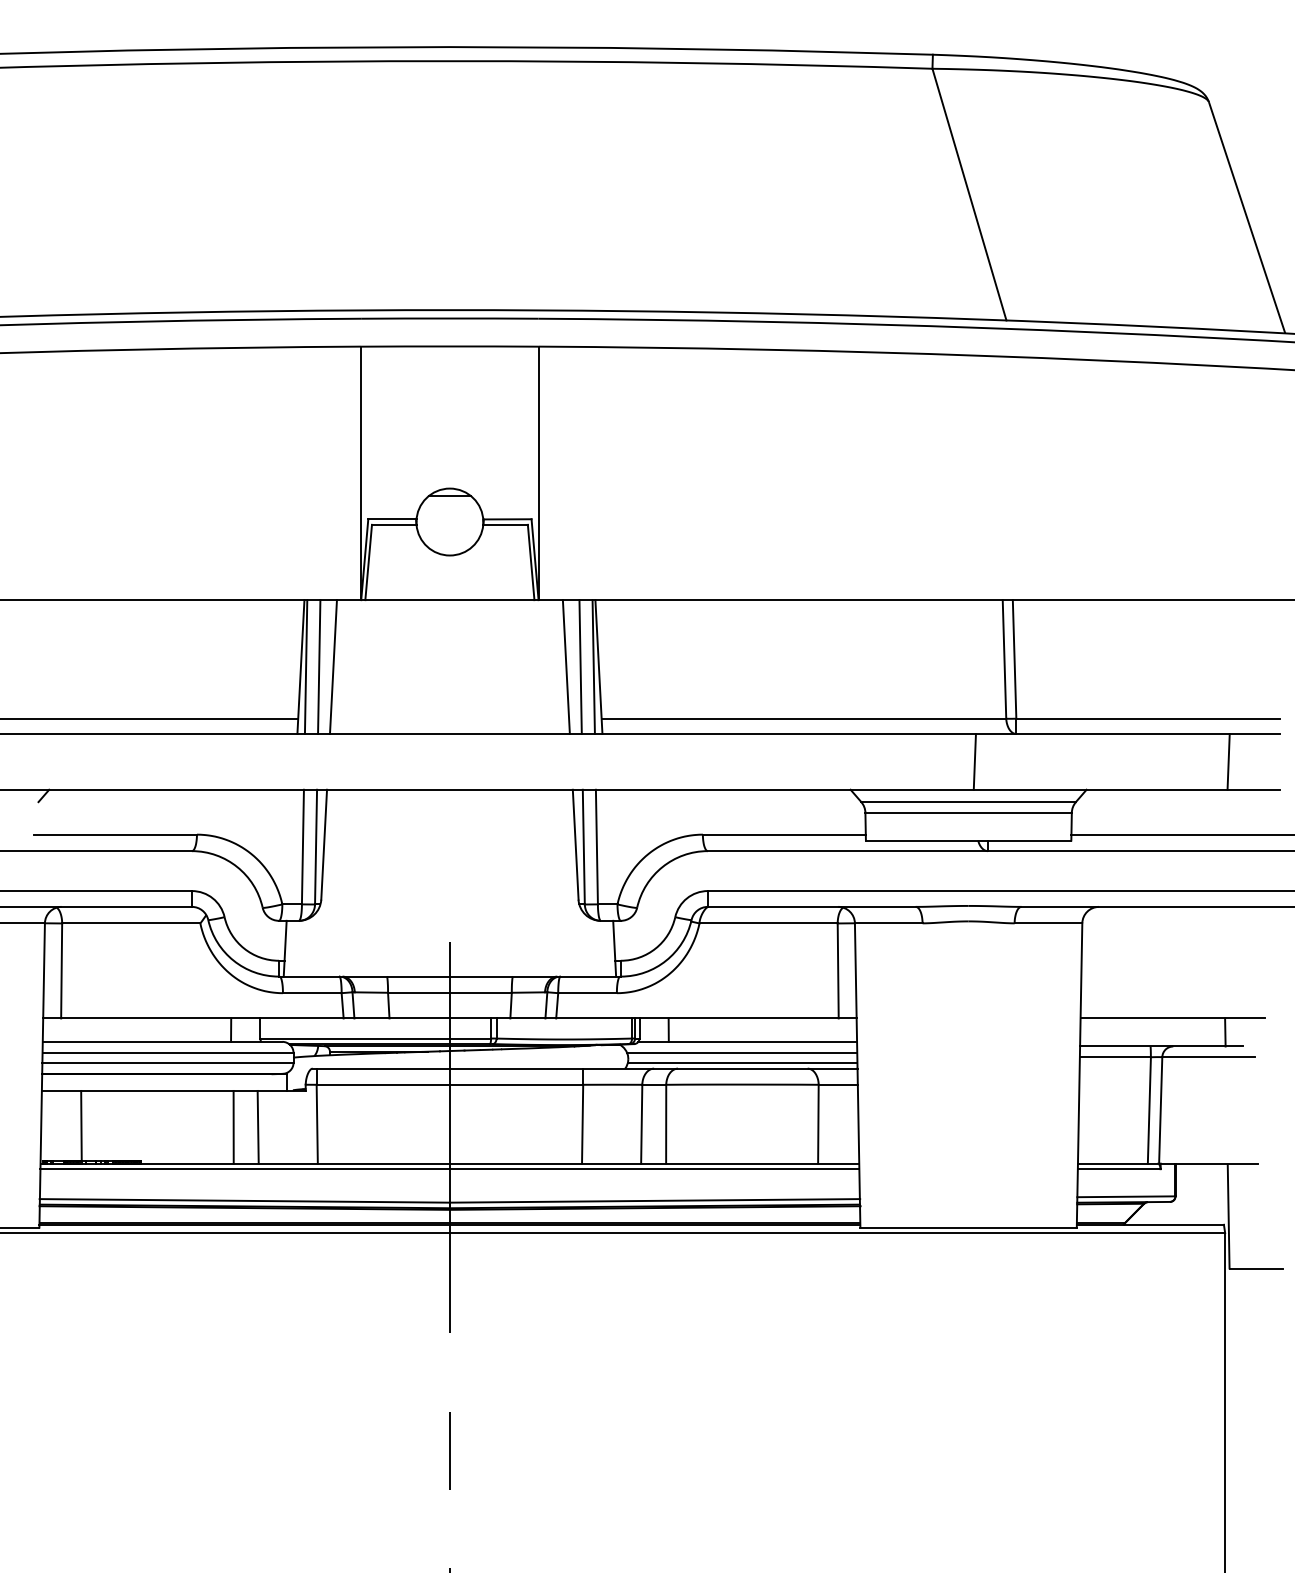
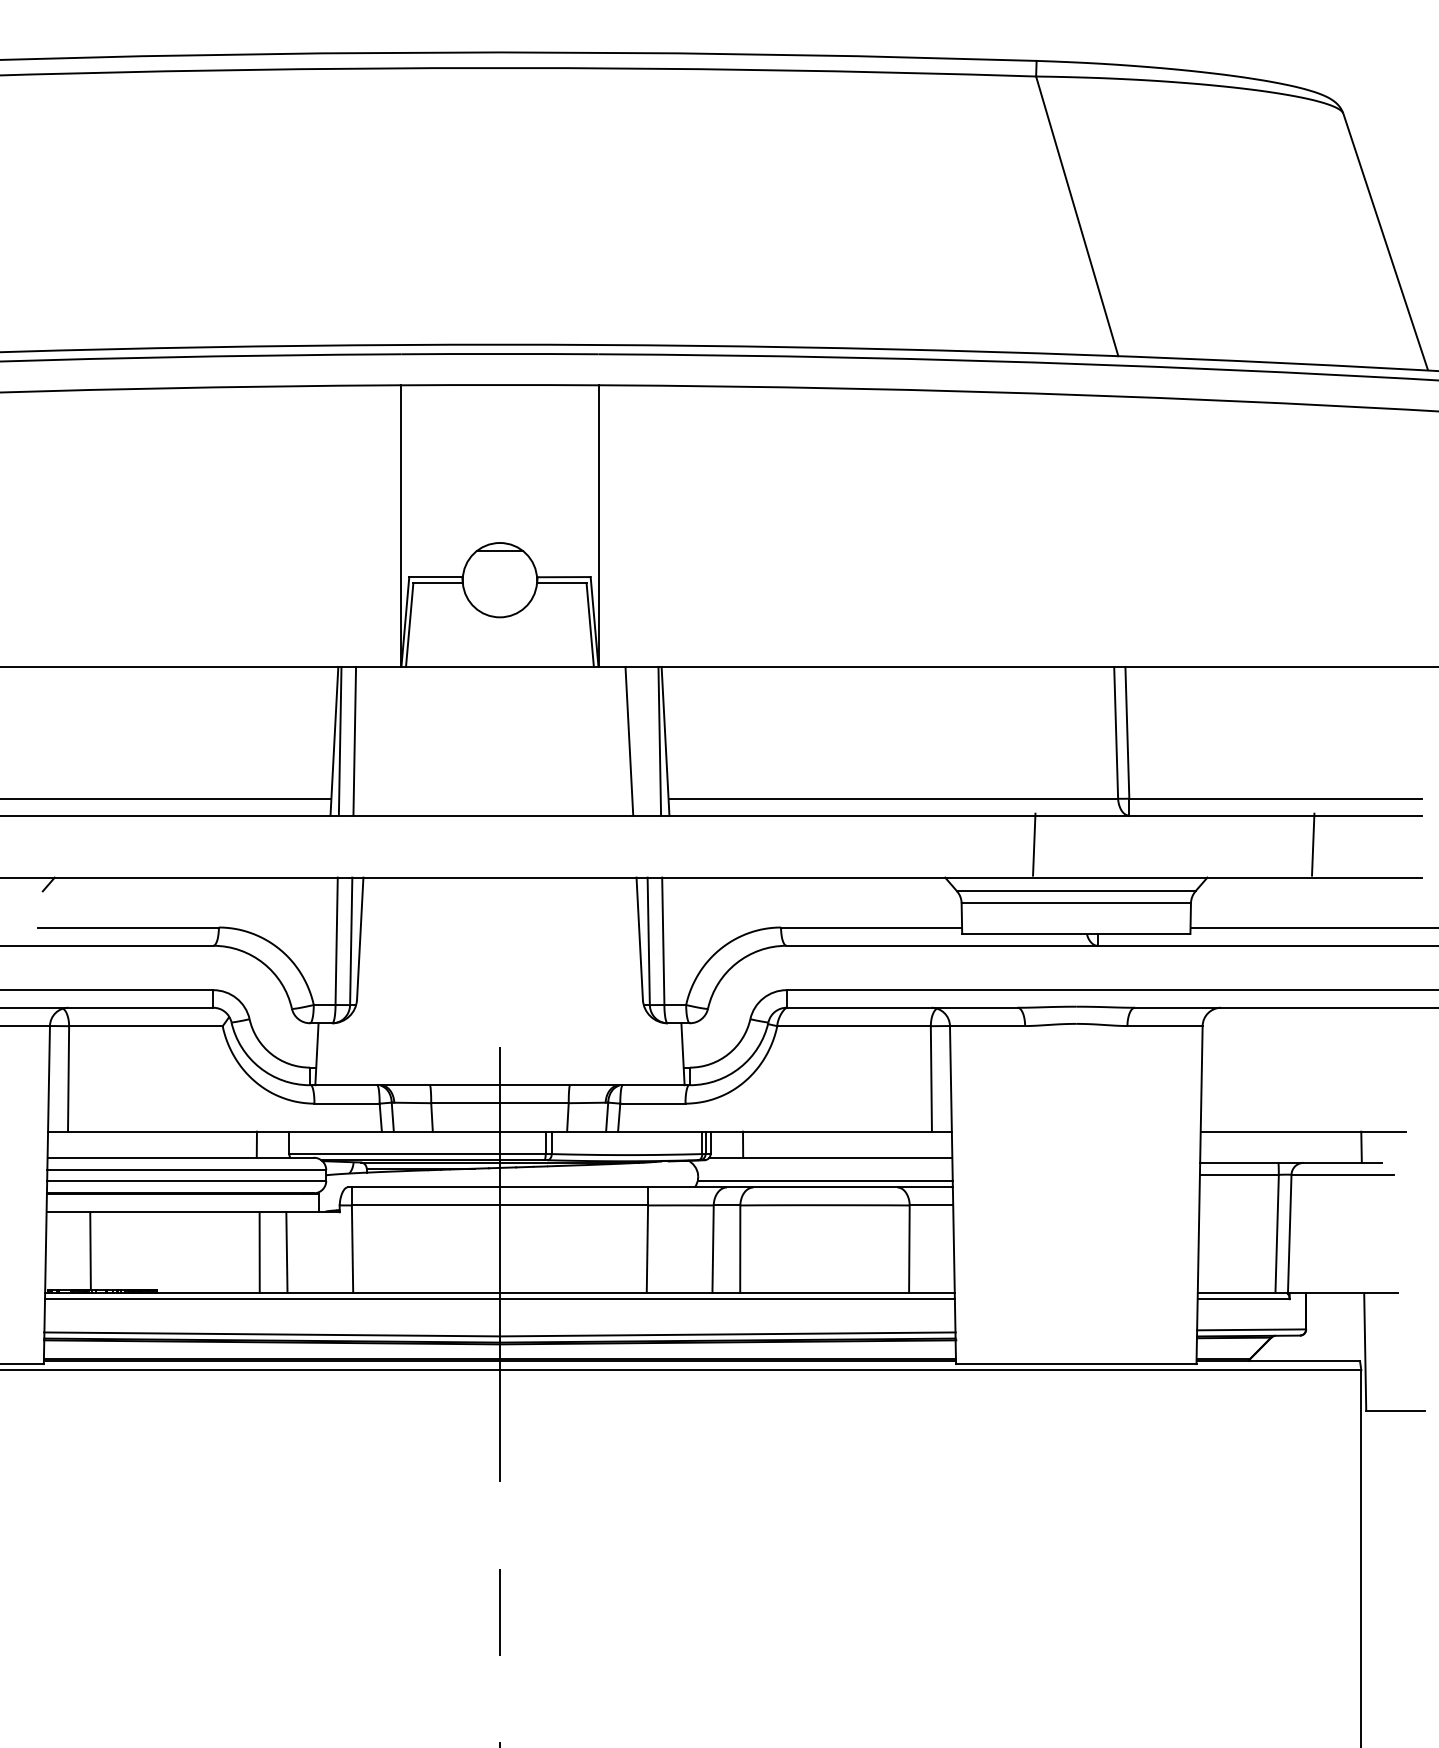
line: (333, 666) -> (370, 740), removed
line: (580, 666) -> (644, 740), removed
line: (975, 761) -> (1034, 844), moved
line: (1228, 761) -> (1313, 844), moved
line: (742, 1053) -> (824, 1170), removed

